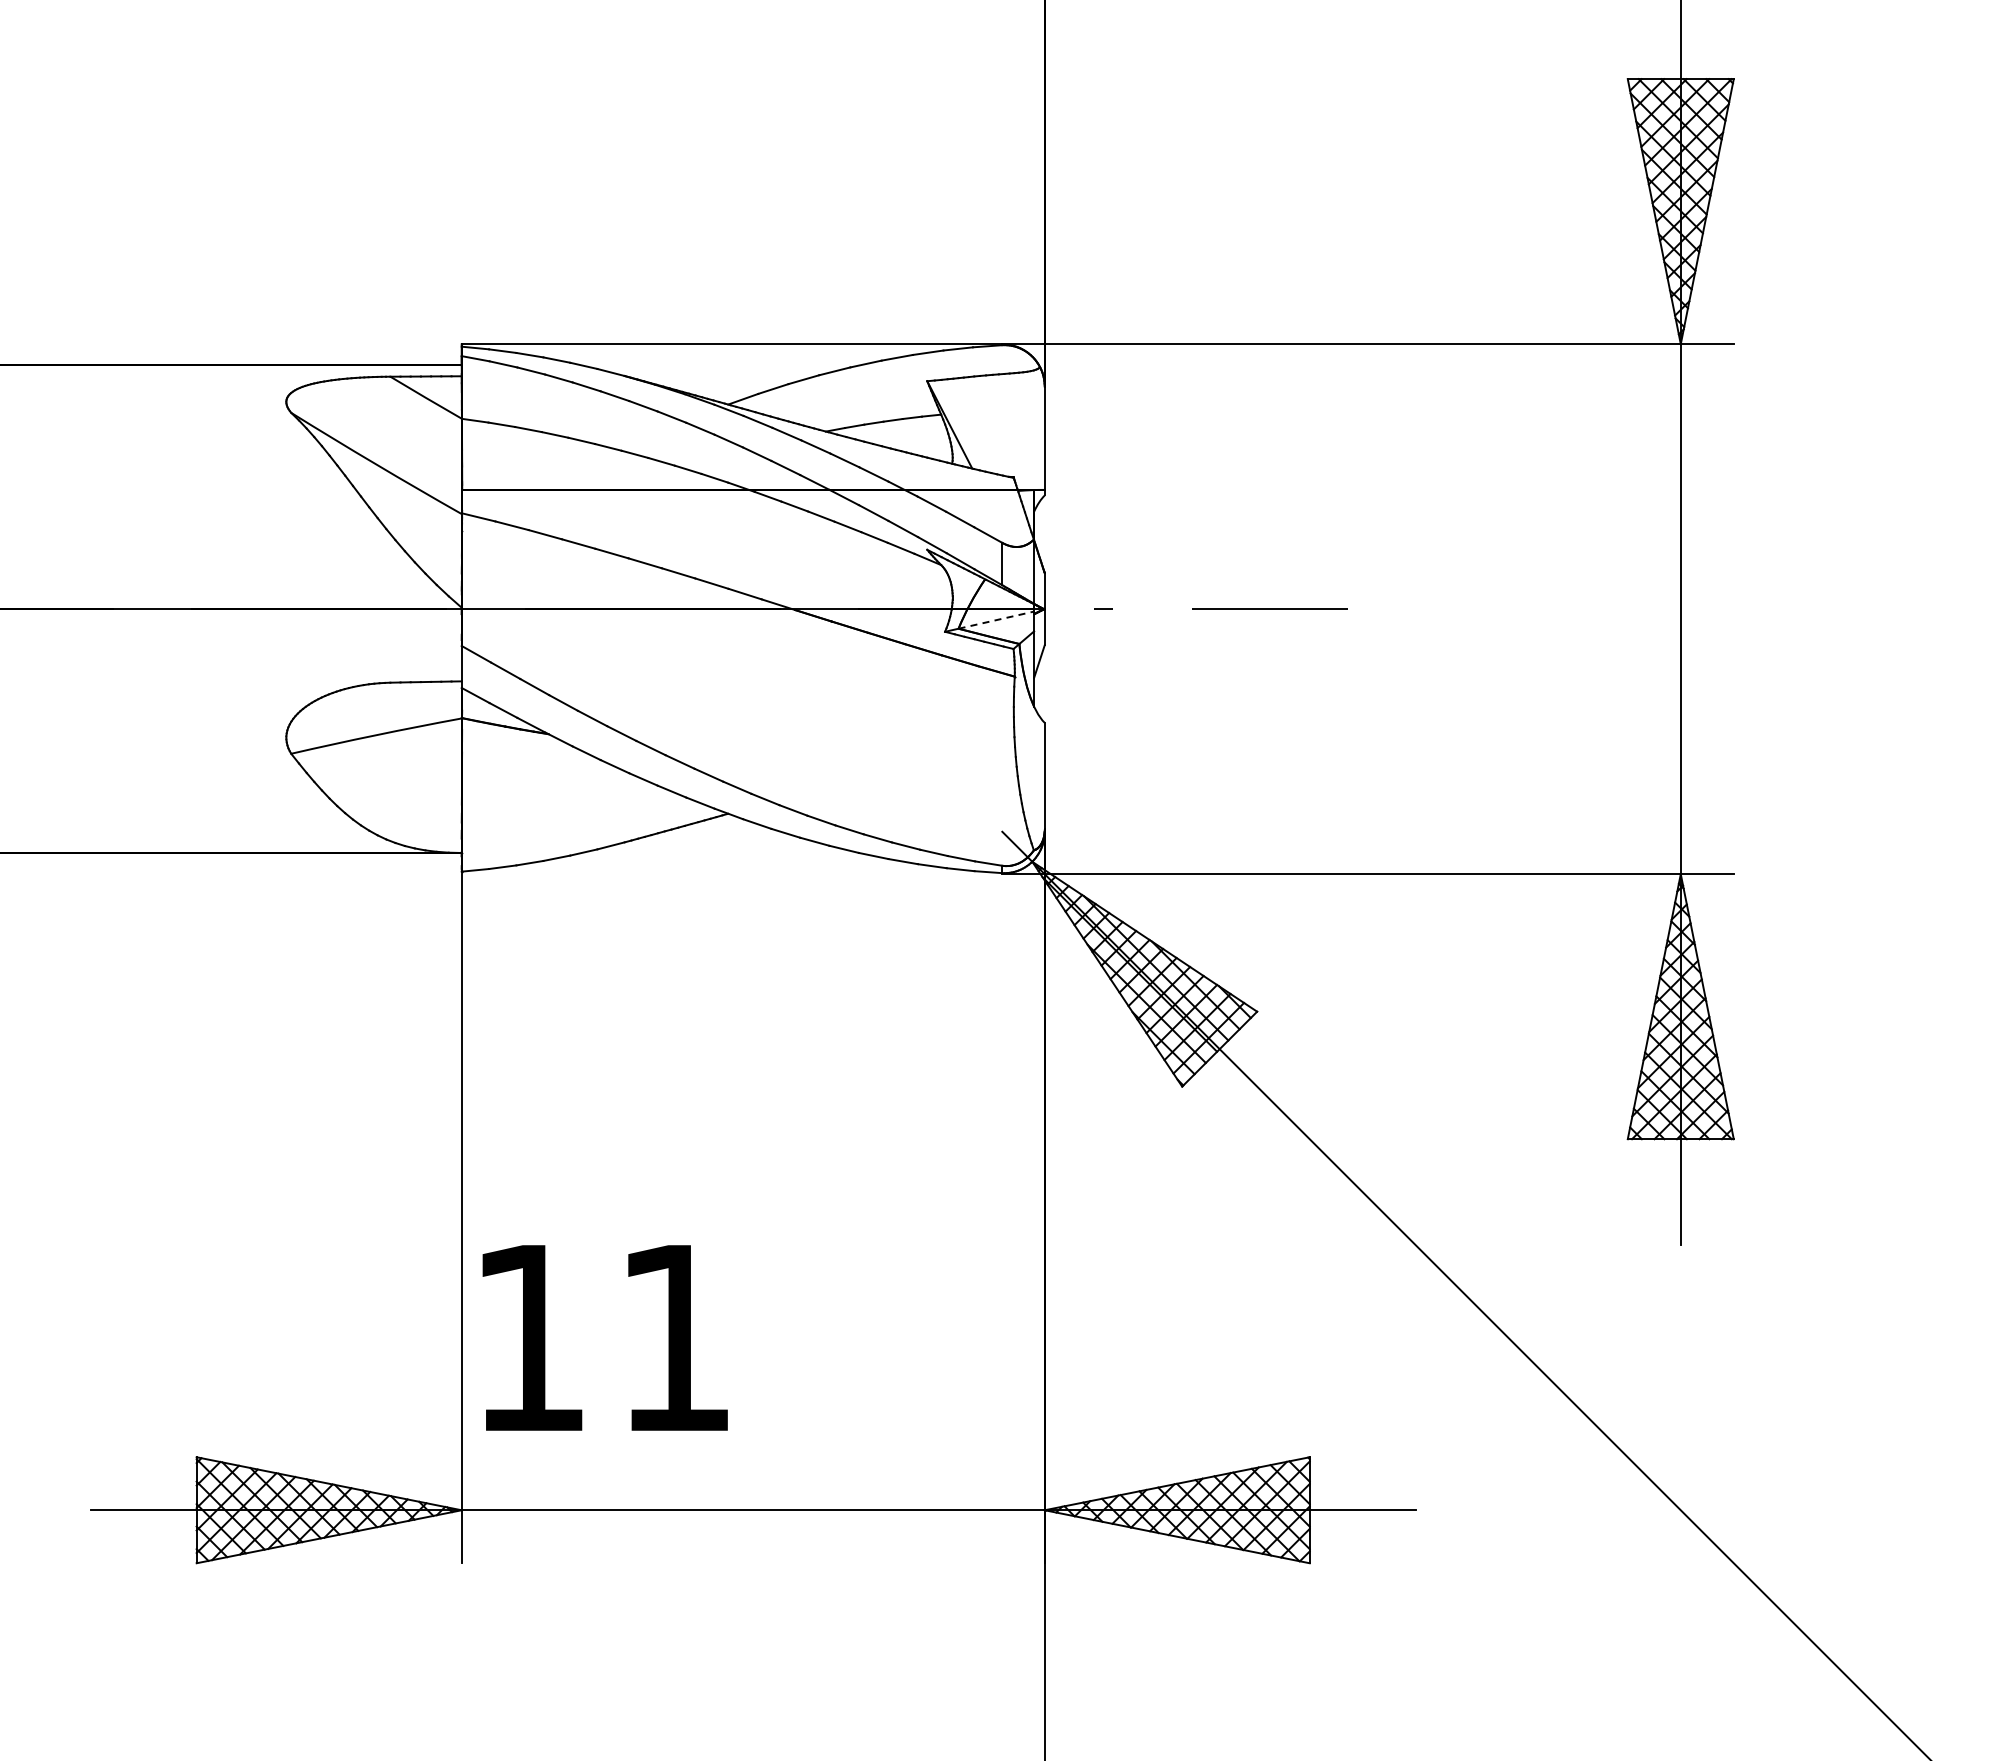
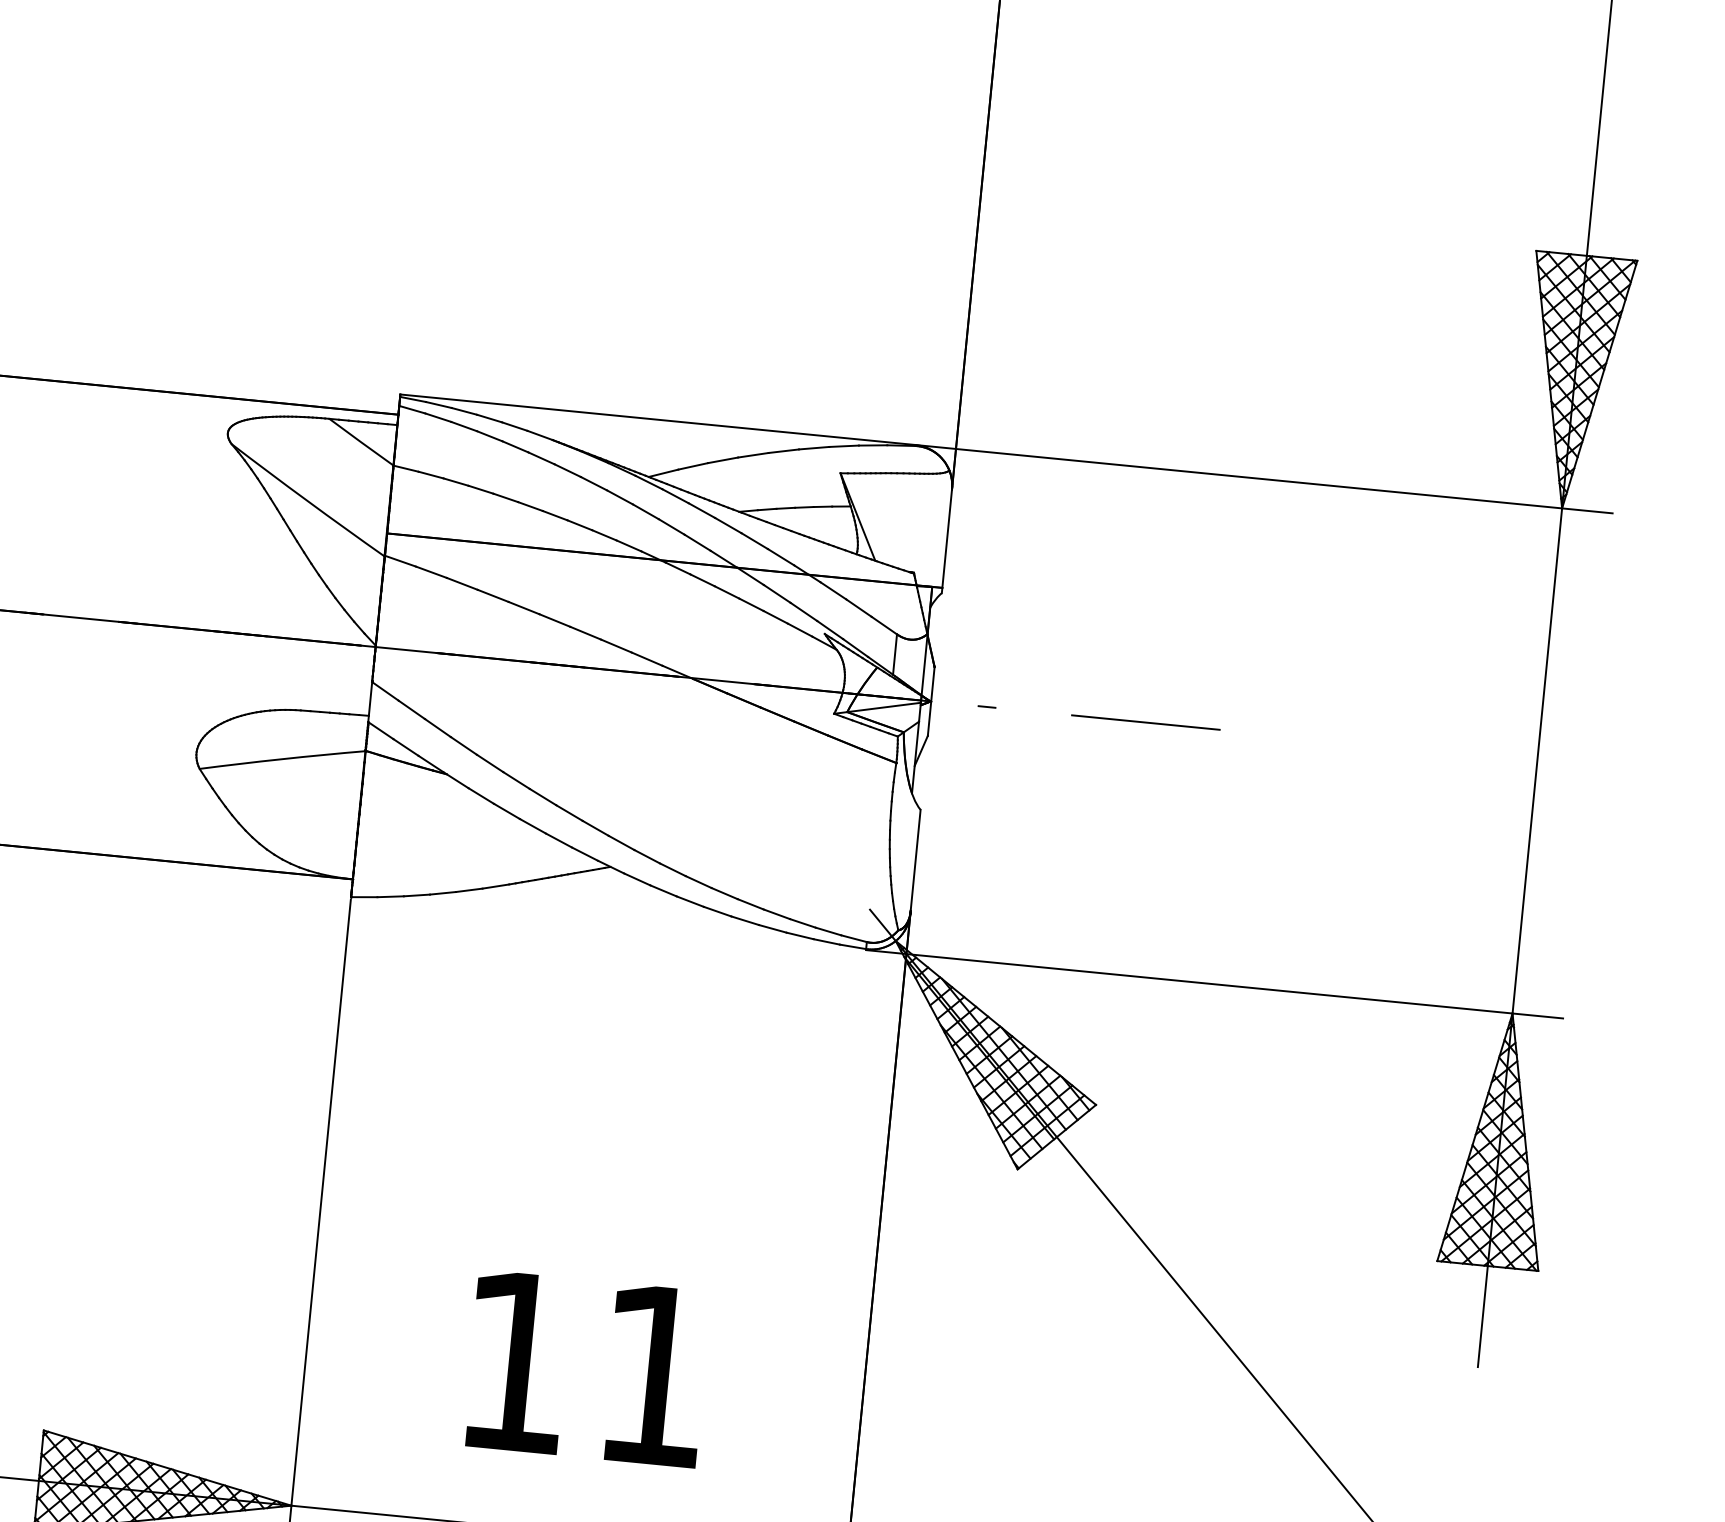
line: (996, 620) -> (884, 707), dashed -> solid
text: (604, 1337) -> (586, 1368), moved

